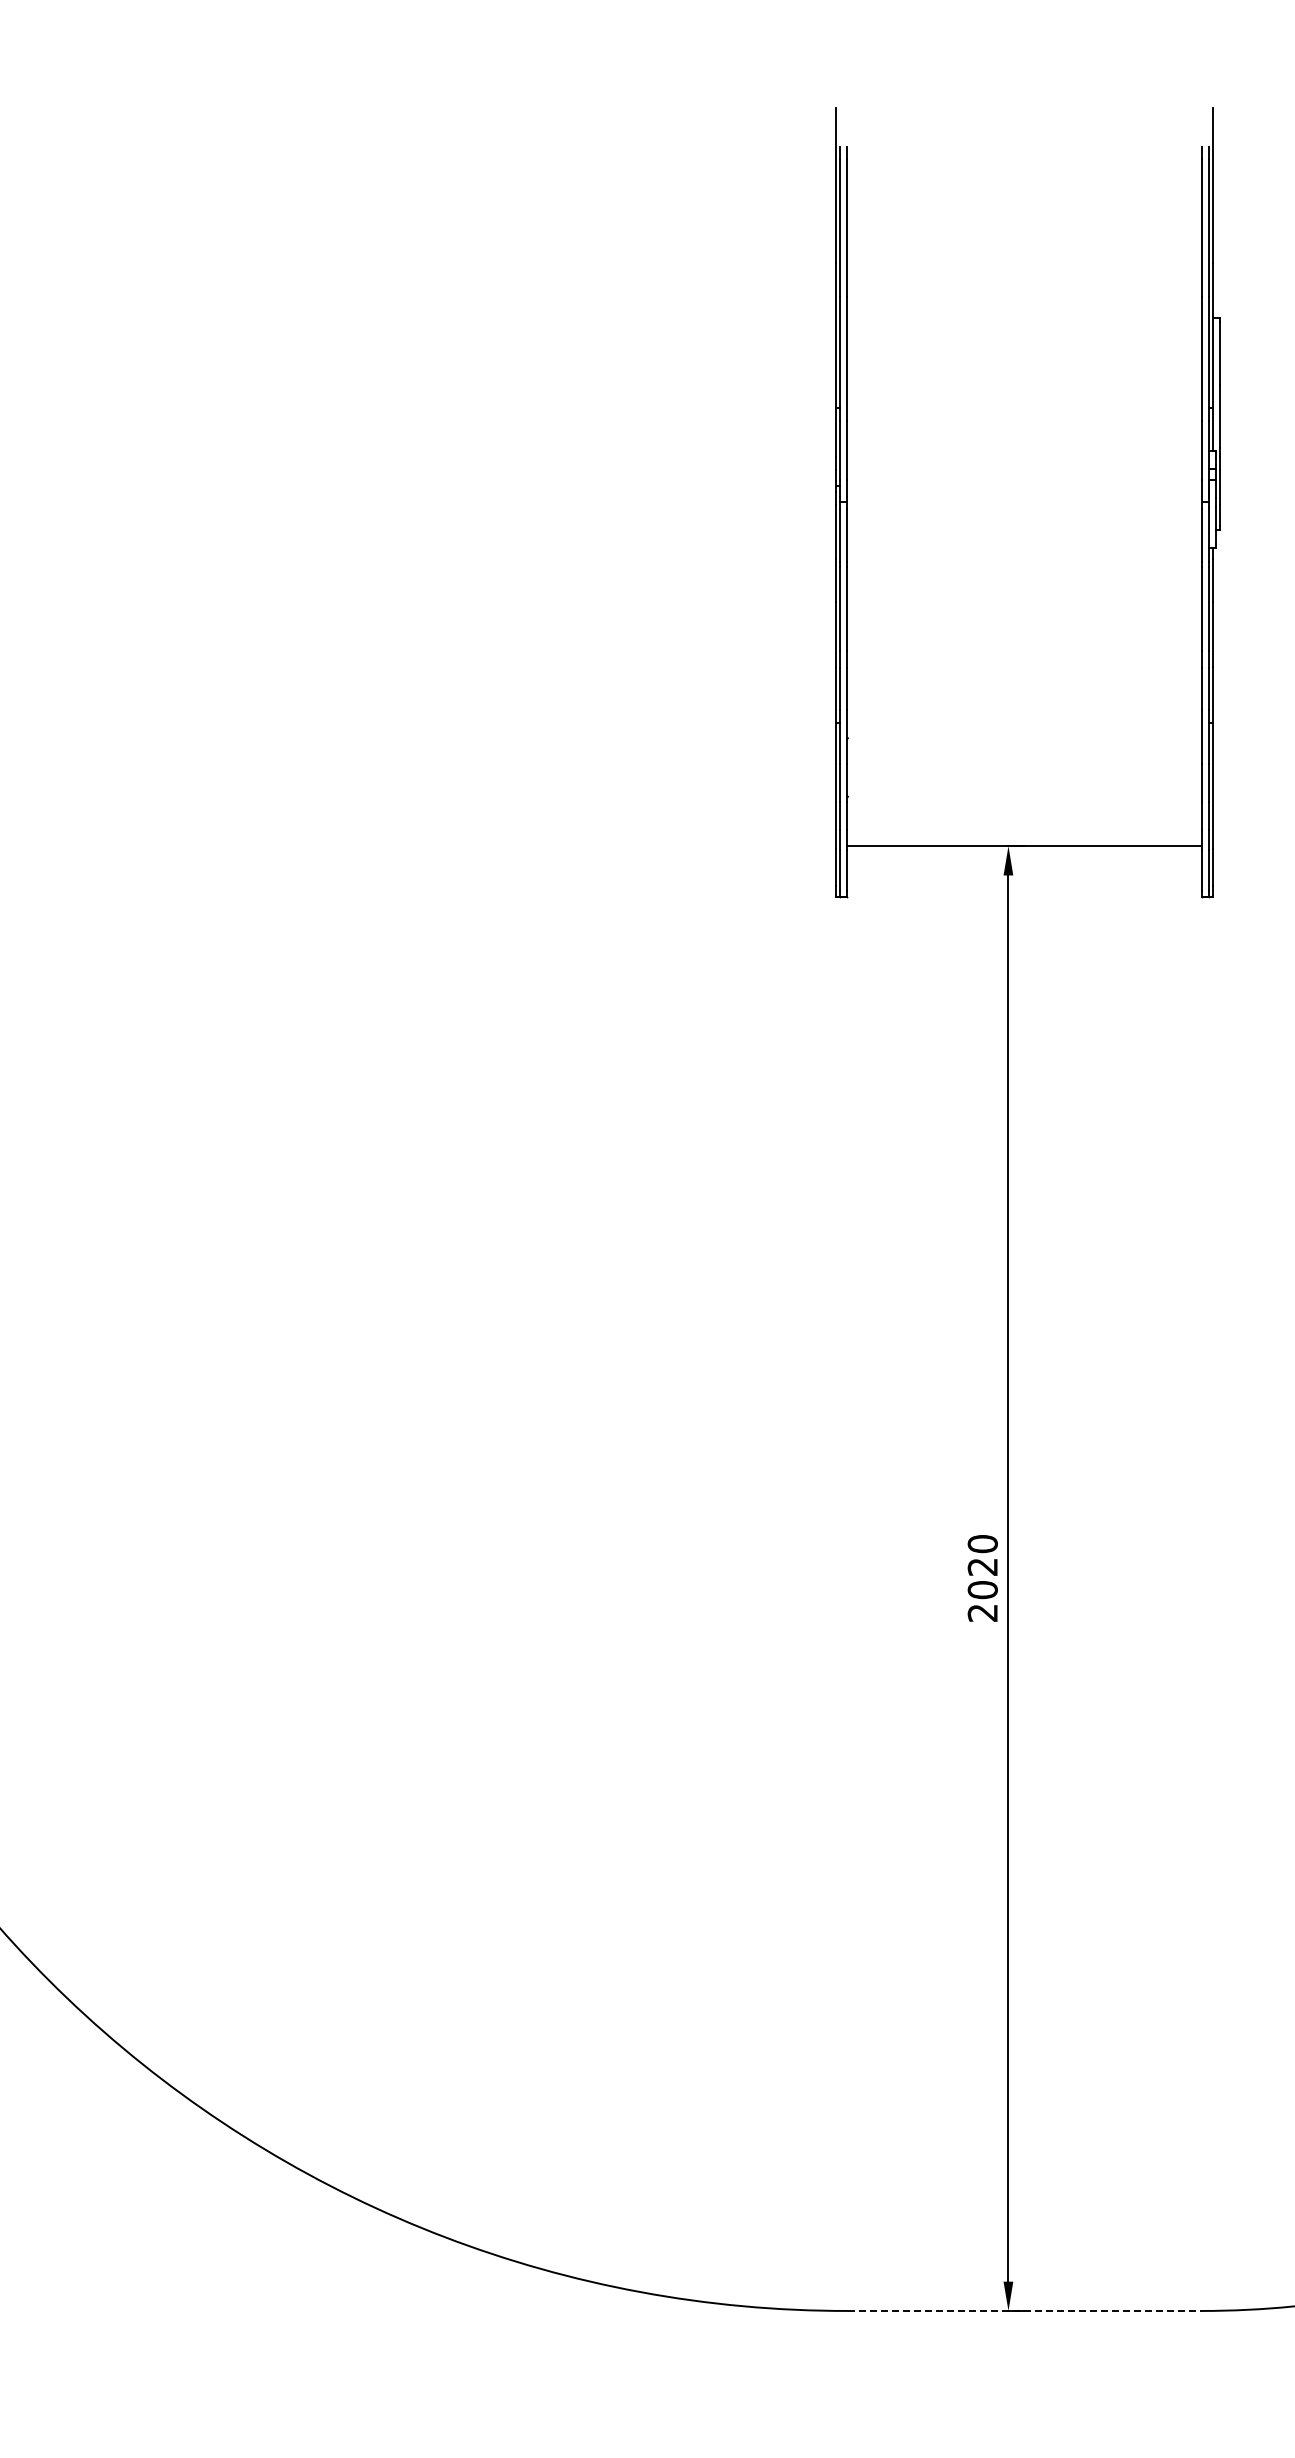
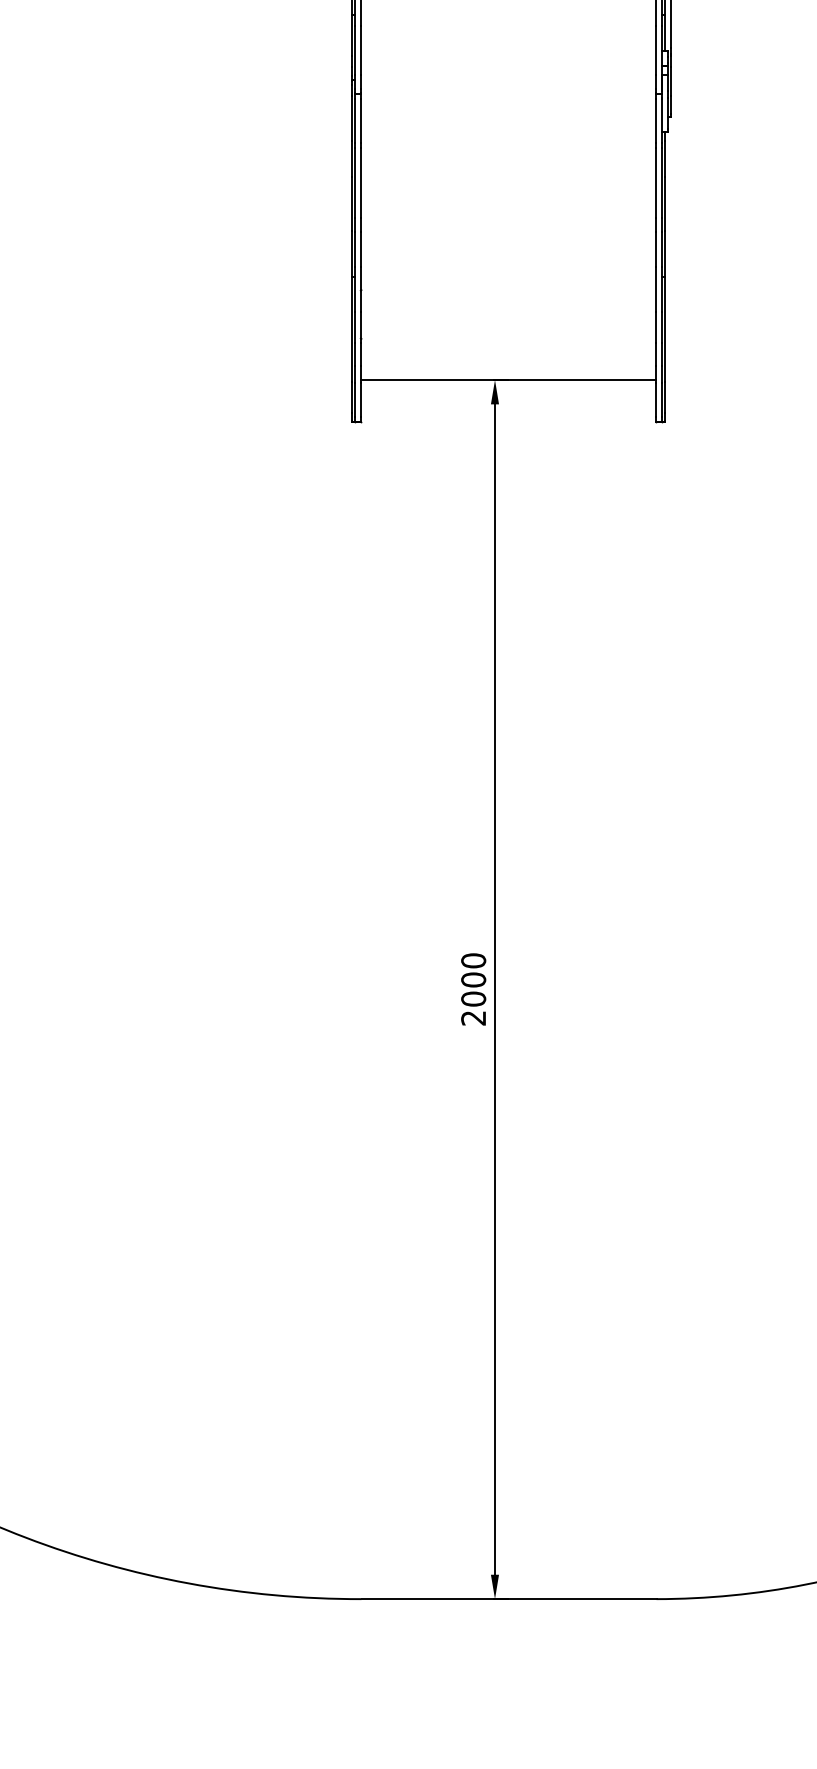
text: (982, 1567) -> (473, 980), 2020 -> 2000
line: (1025, 2310) -> (509, 1598), dashed -> solid

